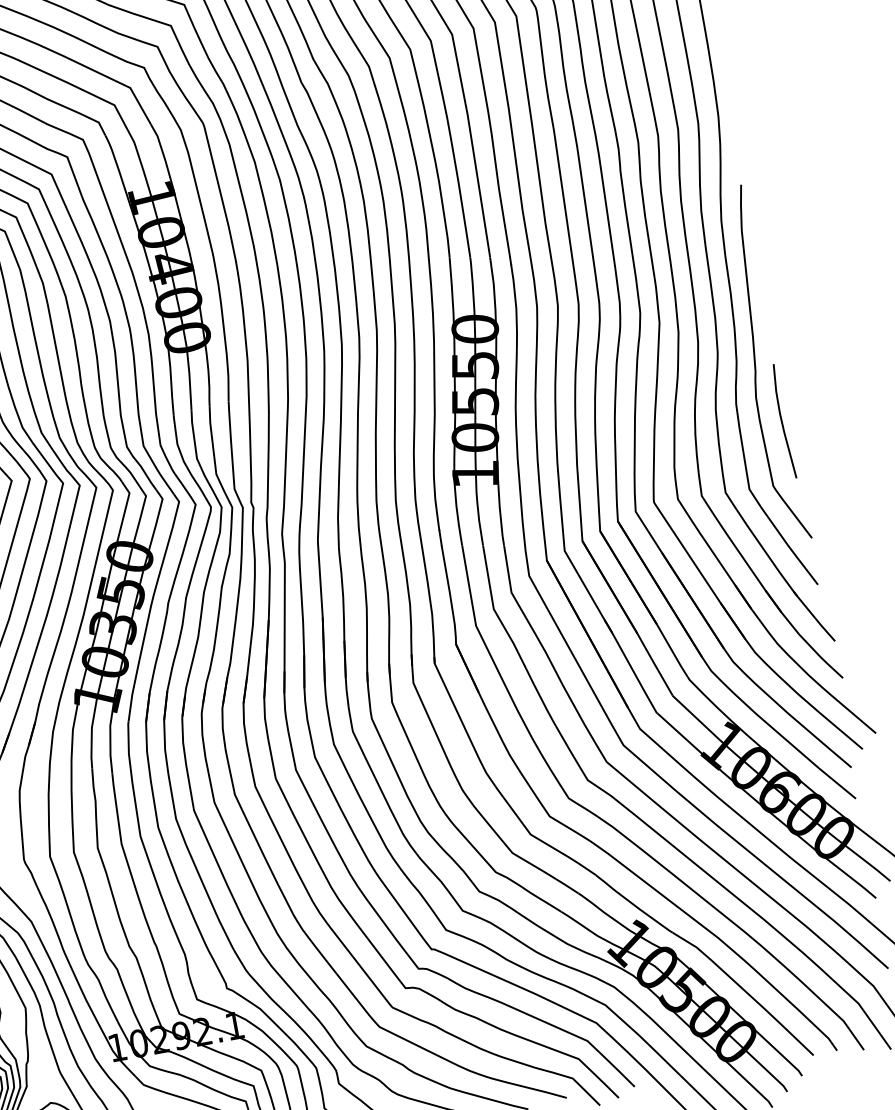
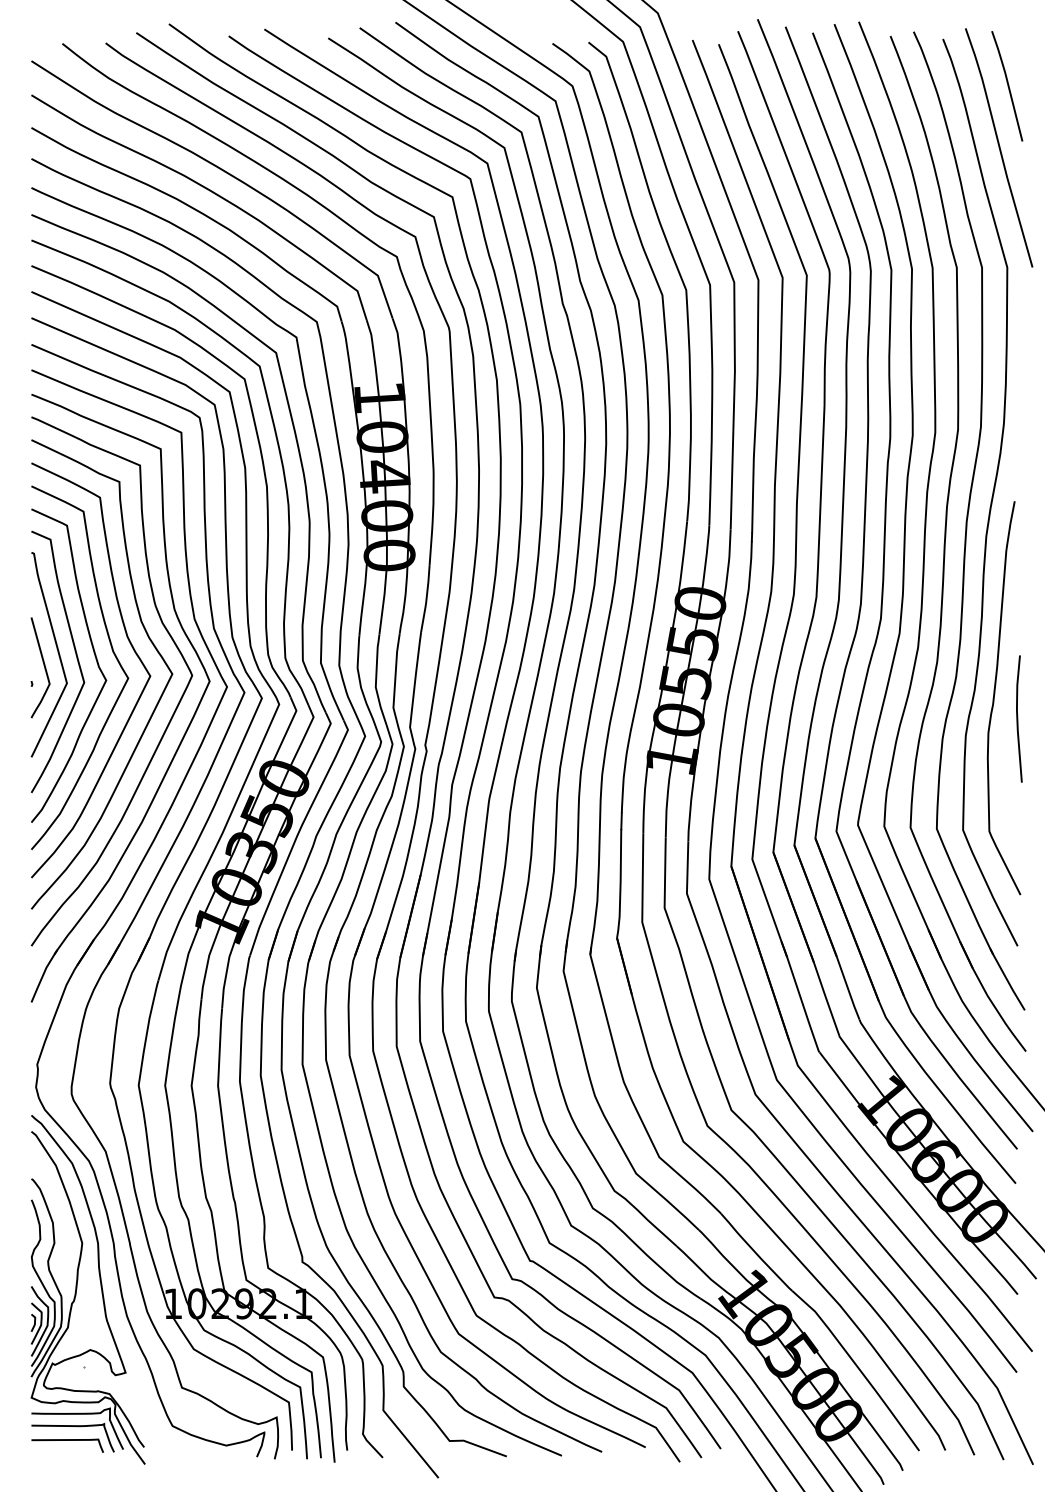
curve: (782, 421) -> (1018, 718), moved

